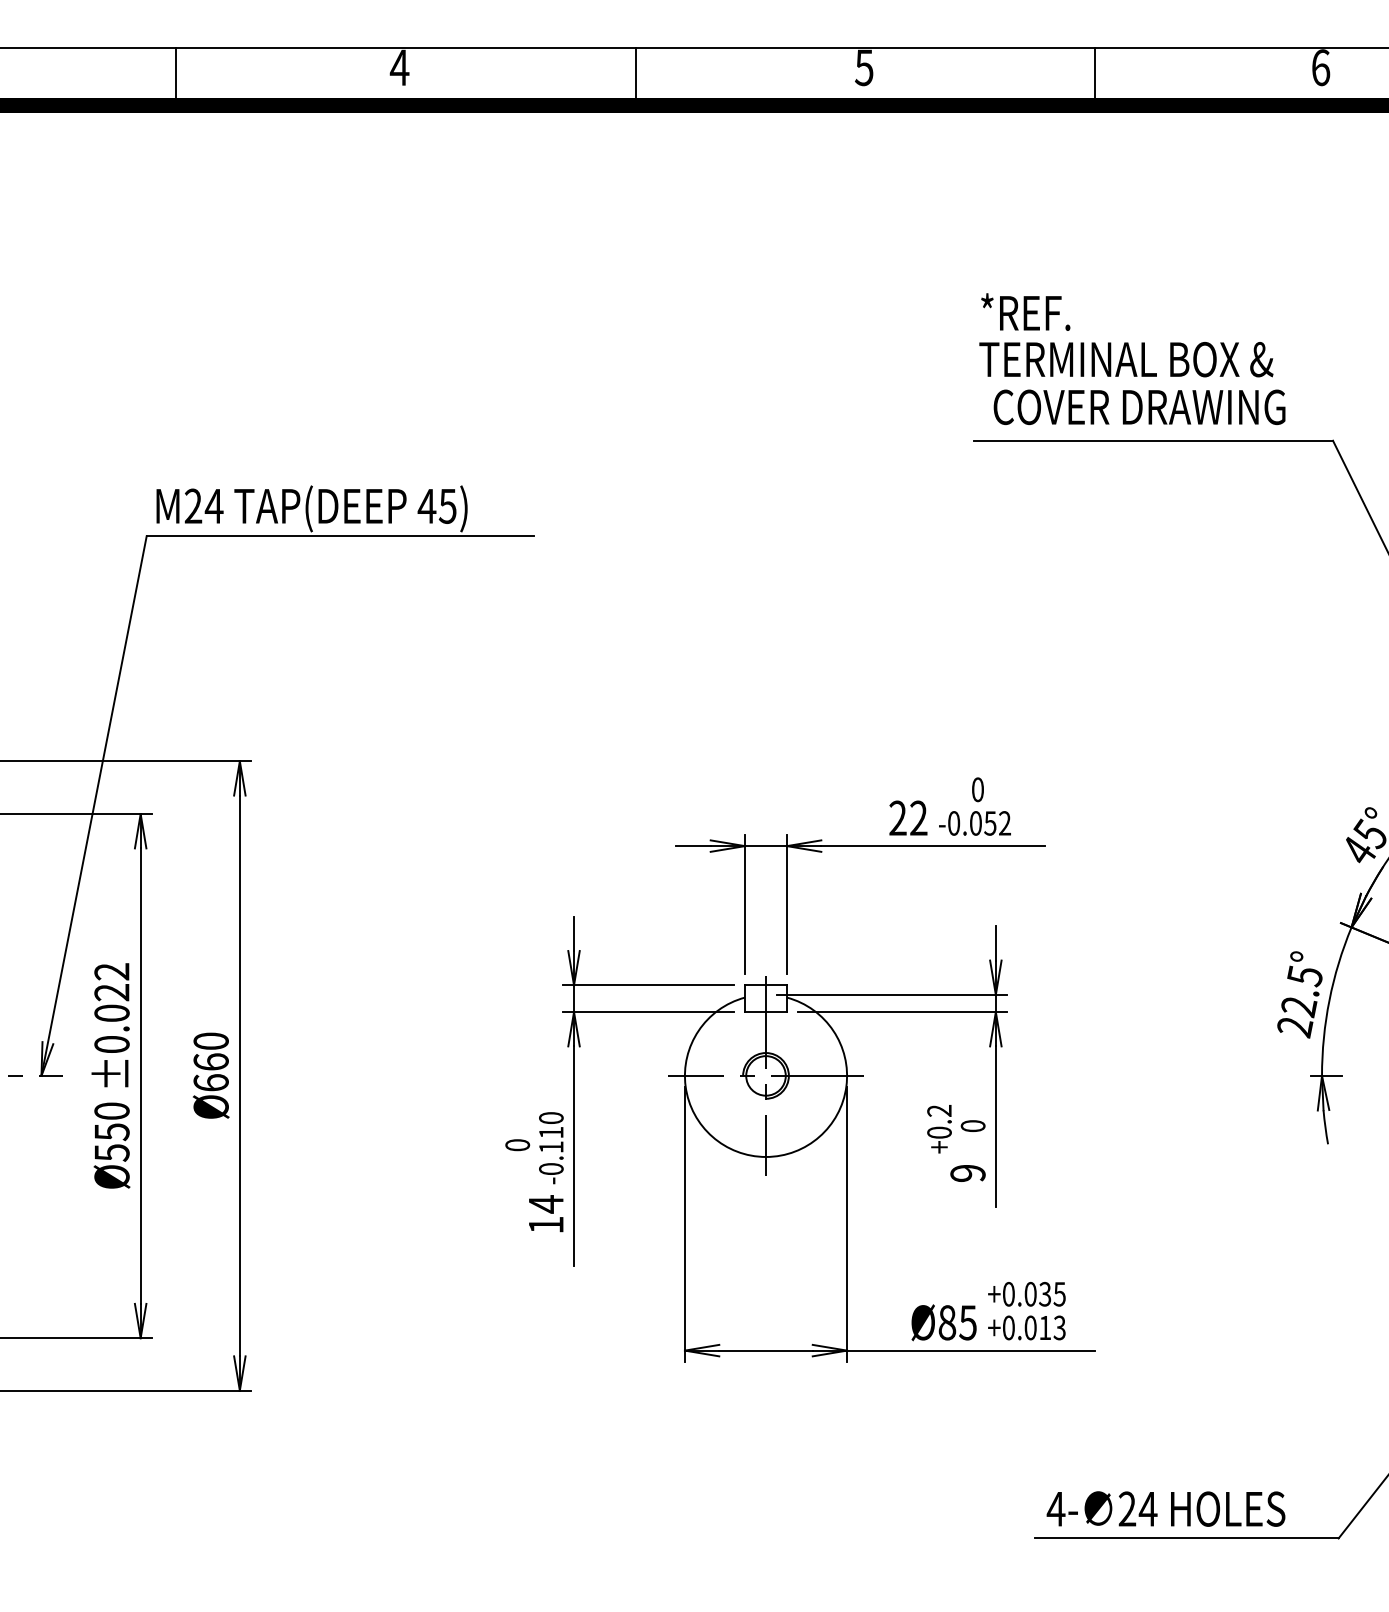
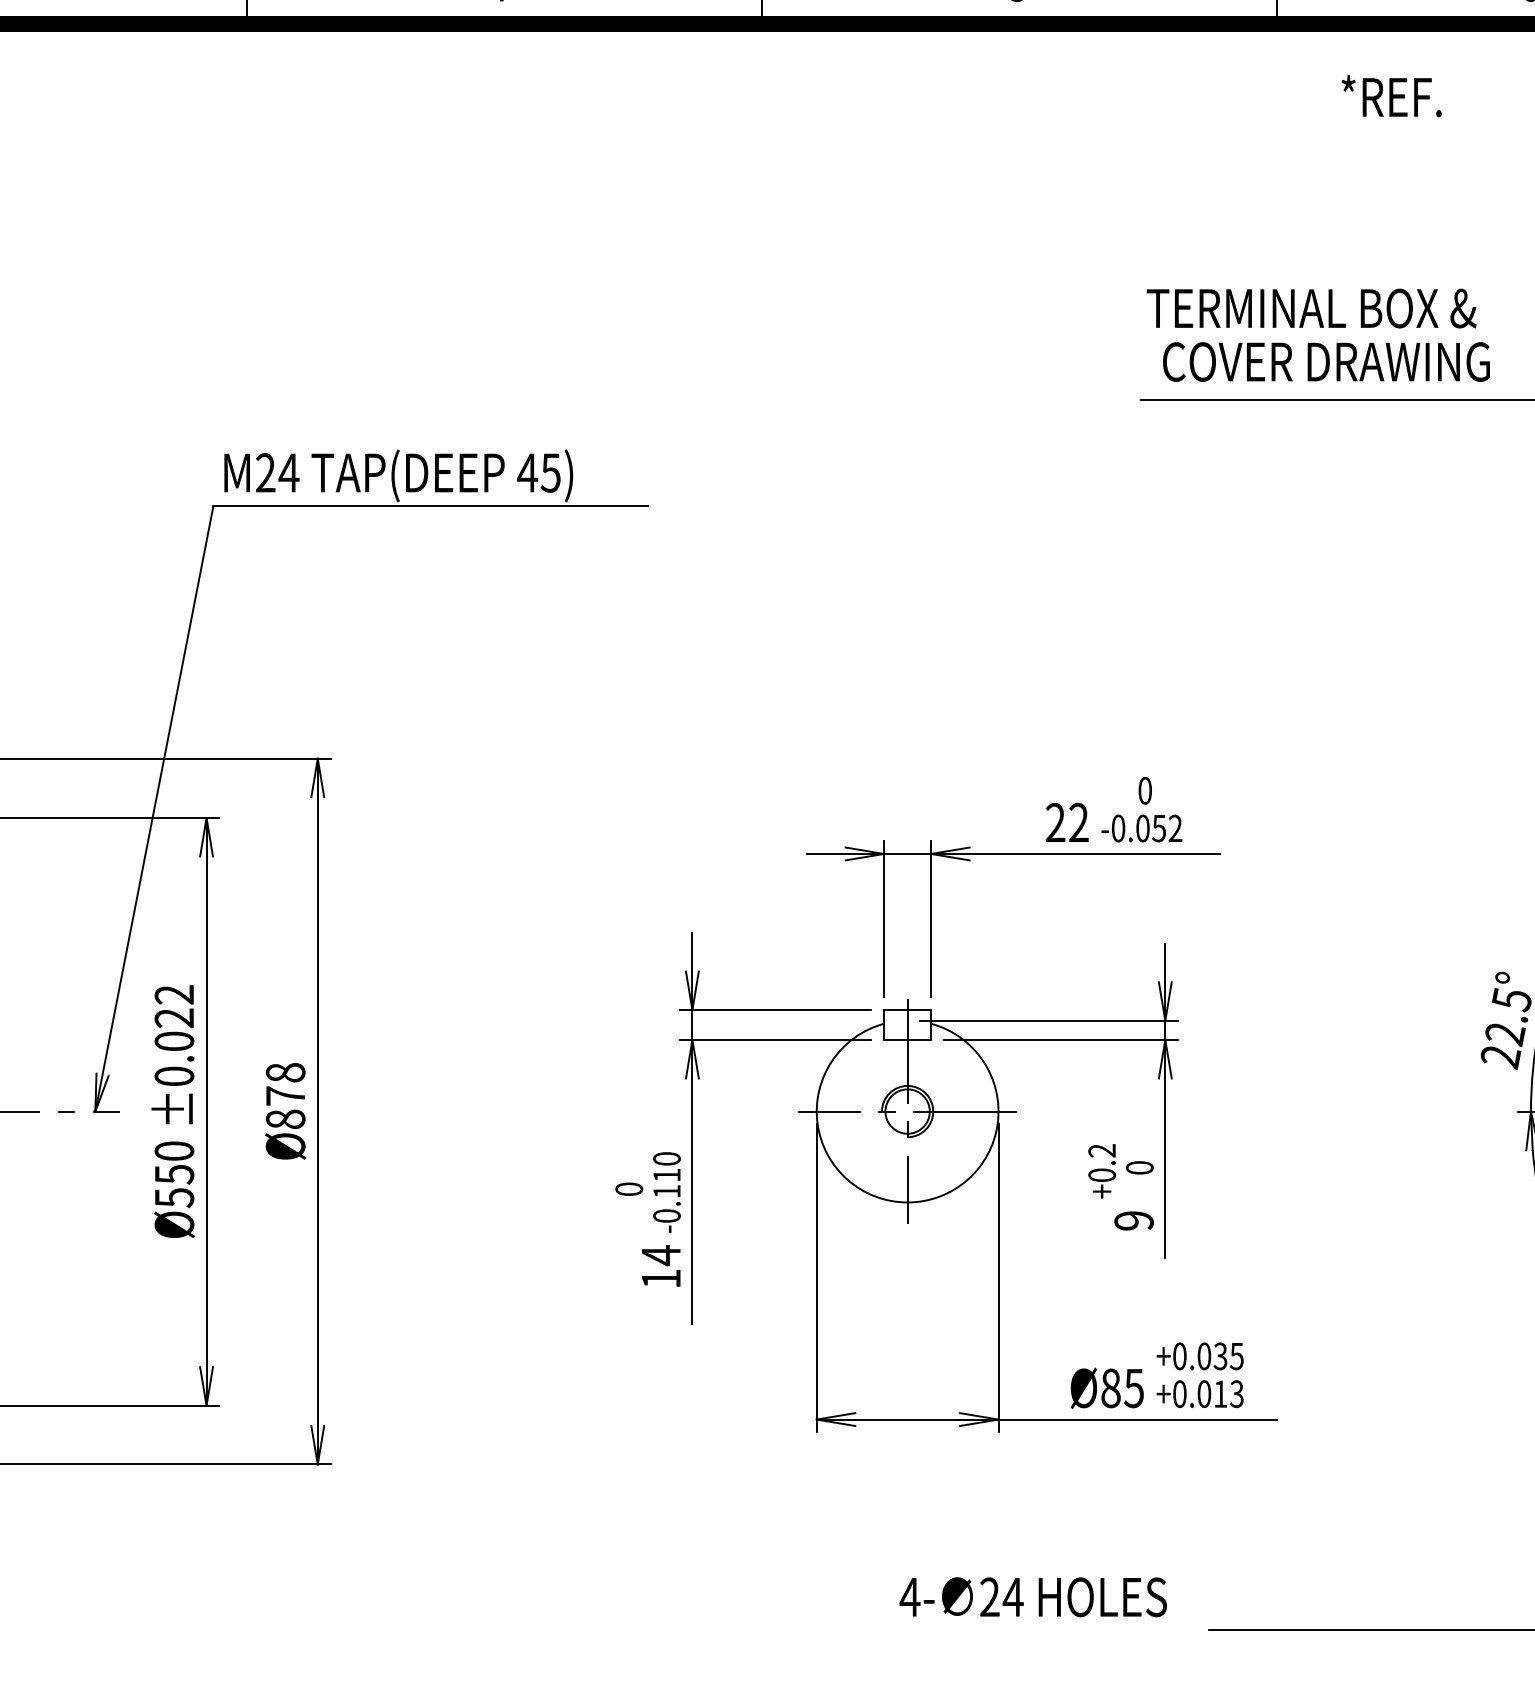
text: (1025, 311) -> (1391, 95), moved
text: (210, 1061) -> (284, 1095), Ø660 -> Ø878
text: (1165, 1508) -> (1032, 1596), moved

